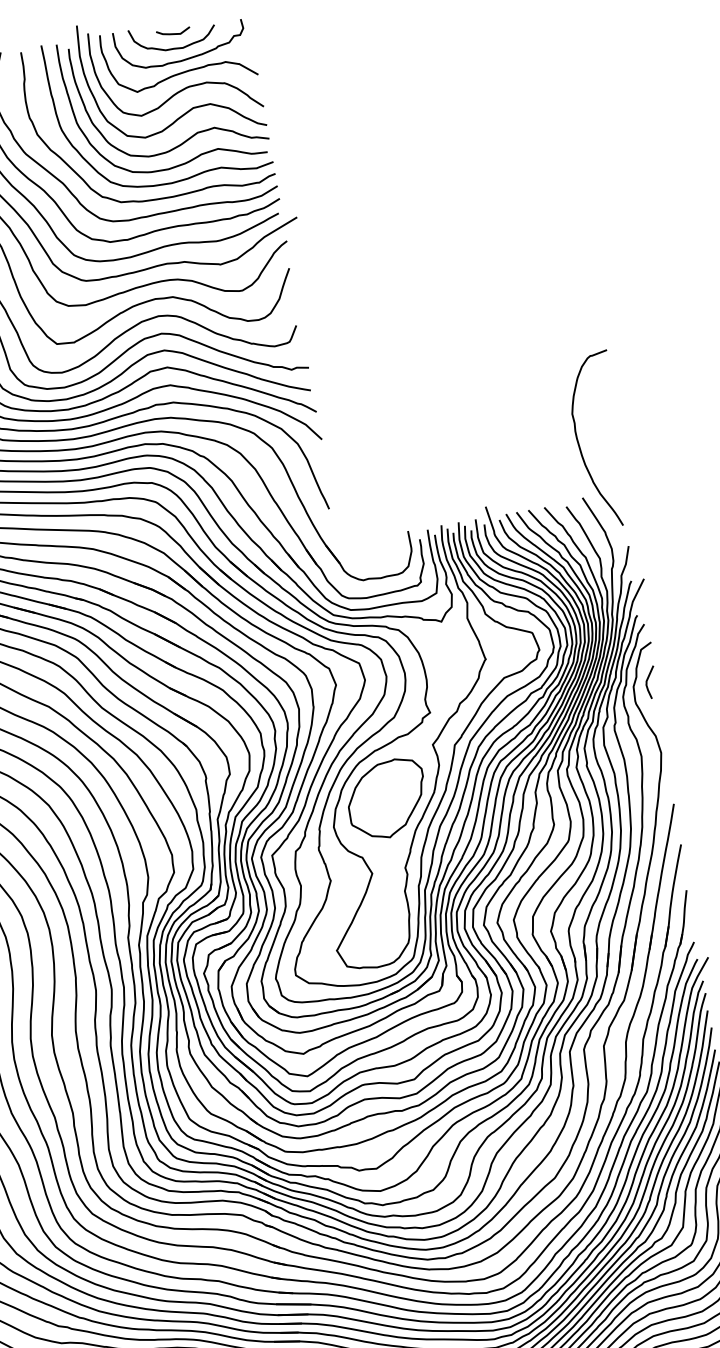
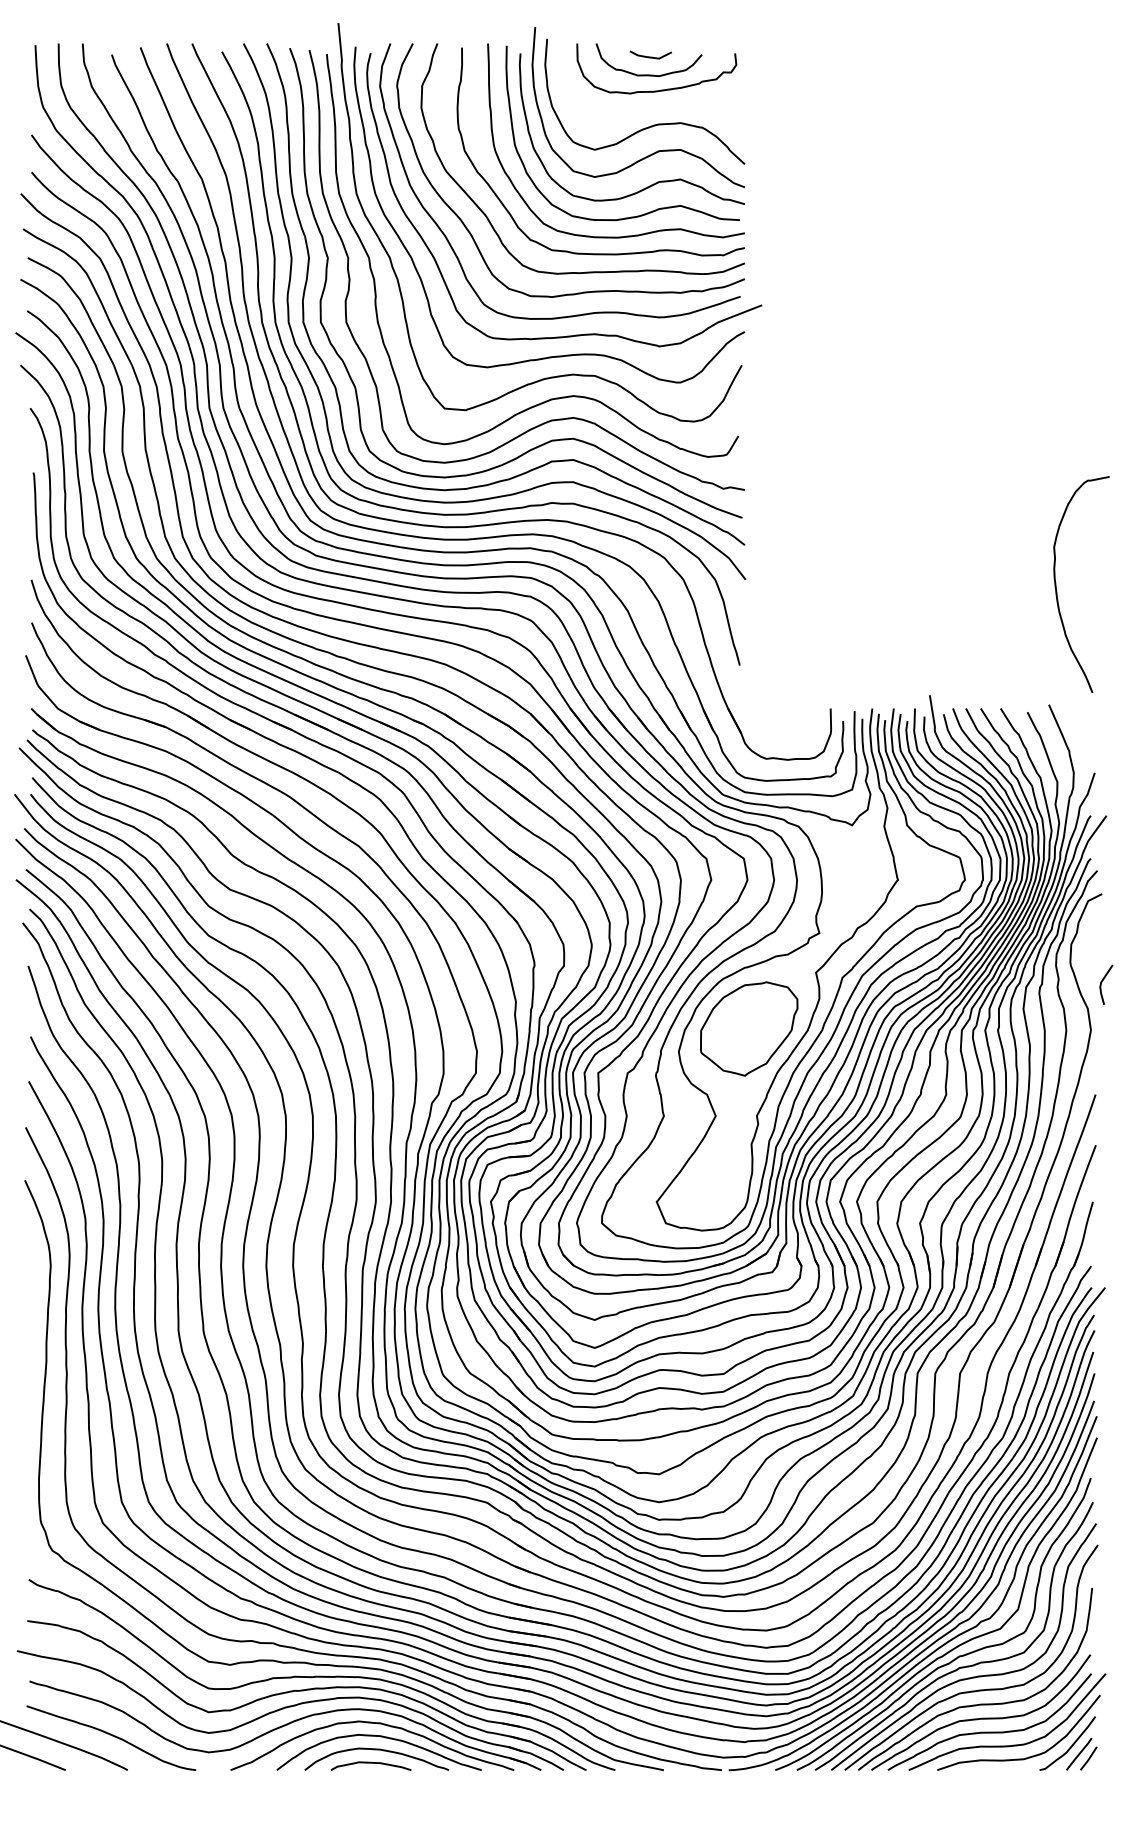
curve: (184, 70) -> (656, 104), removed
curve: (579, 443) -> (1056, 584), moved
curve: (647, 681) -> (1102, 982), moved

